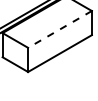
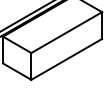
line: (60, 29) -> (67, 32), dashed -> solid

